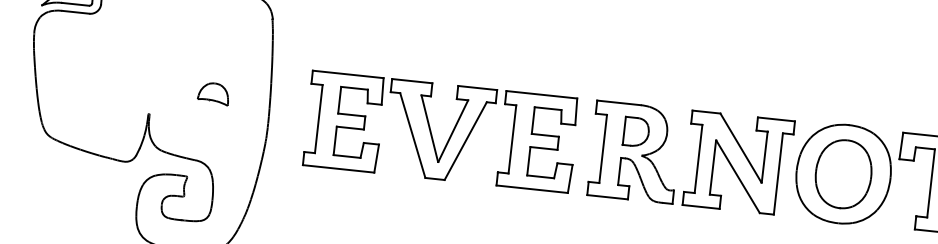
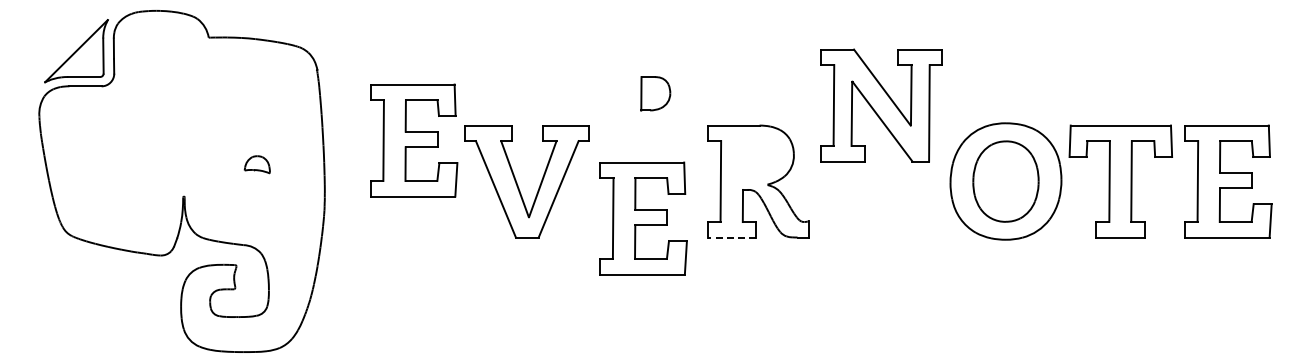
part: (213, 93) -> (257, 164), size x0.7
part: (344, 121) -> (414, 140), moved
part: (636, 131) -> (655, 93), moved
part: (537, 142) -> (643, 218), moved
part: (738, 163) -> (881, 105), moved
line: (607, 197) -> (731, 237), solid -> dashed

